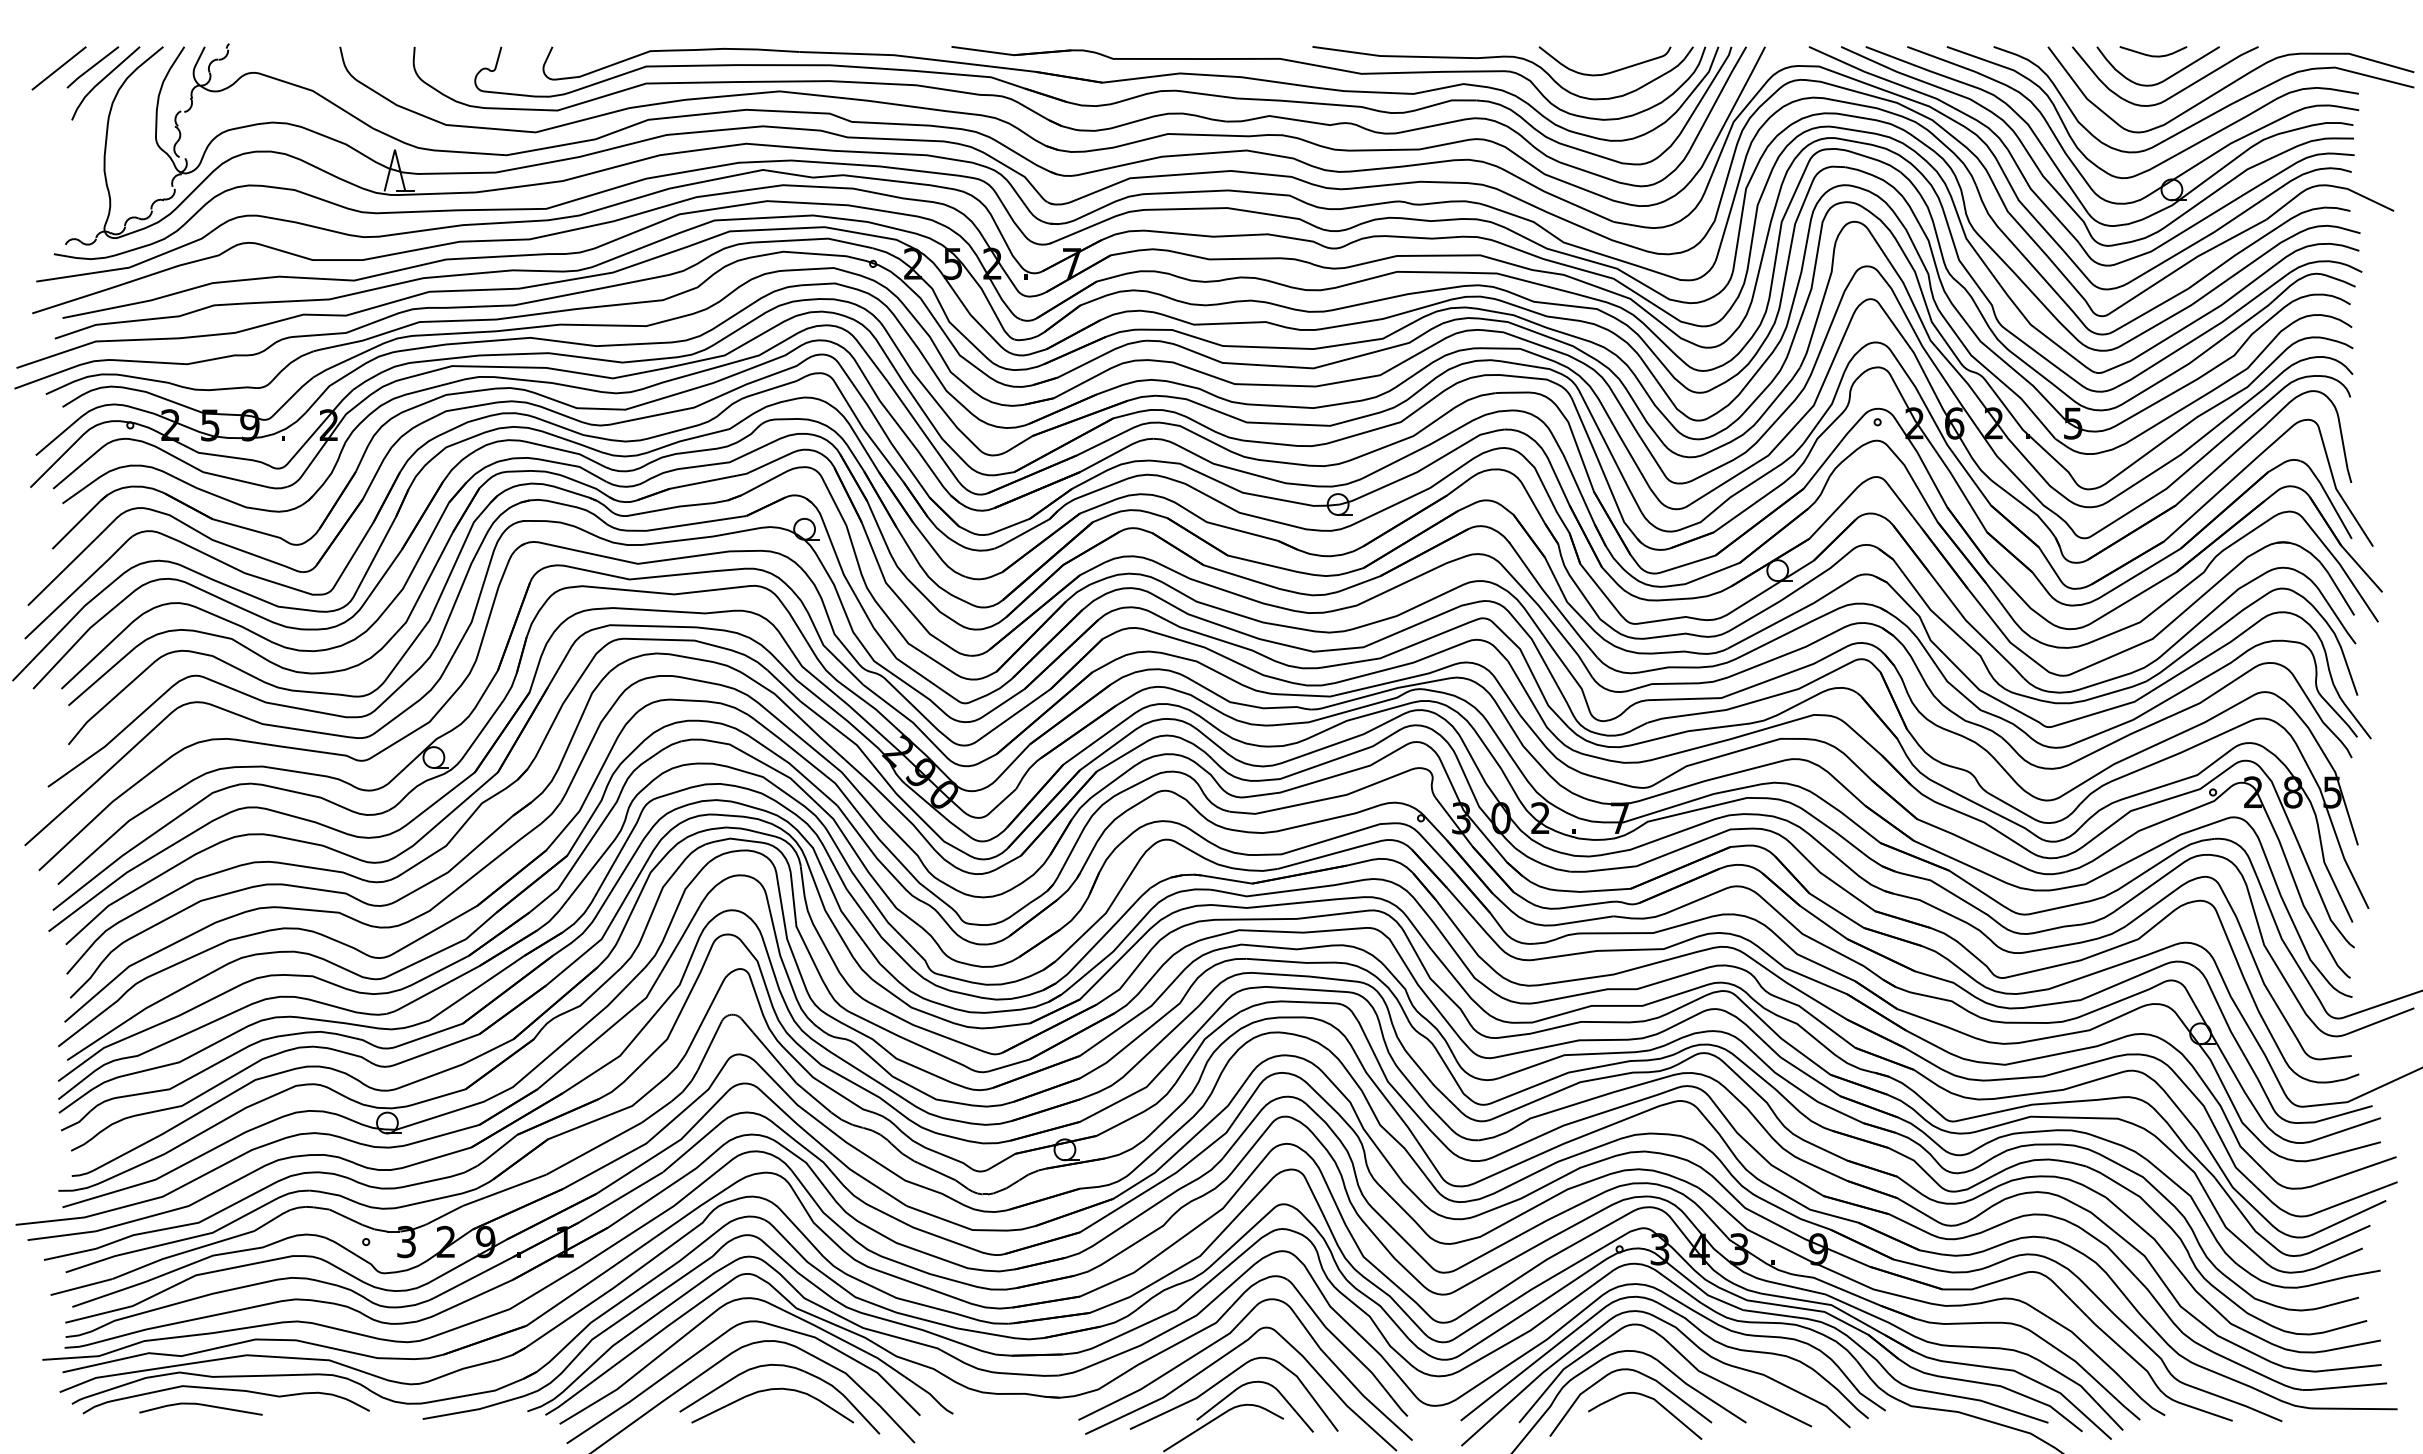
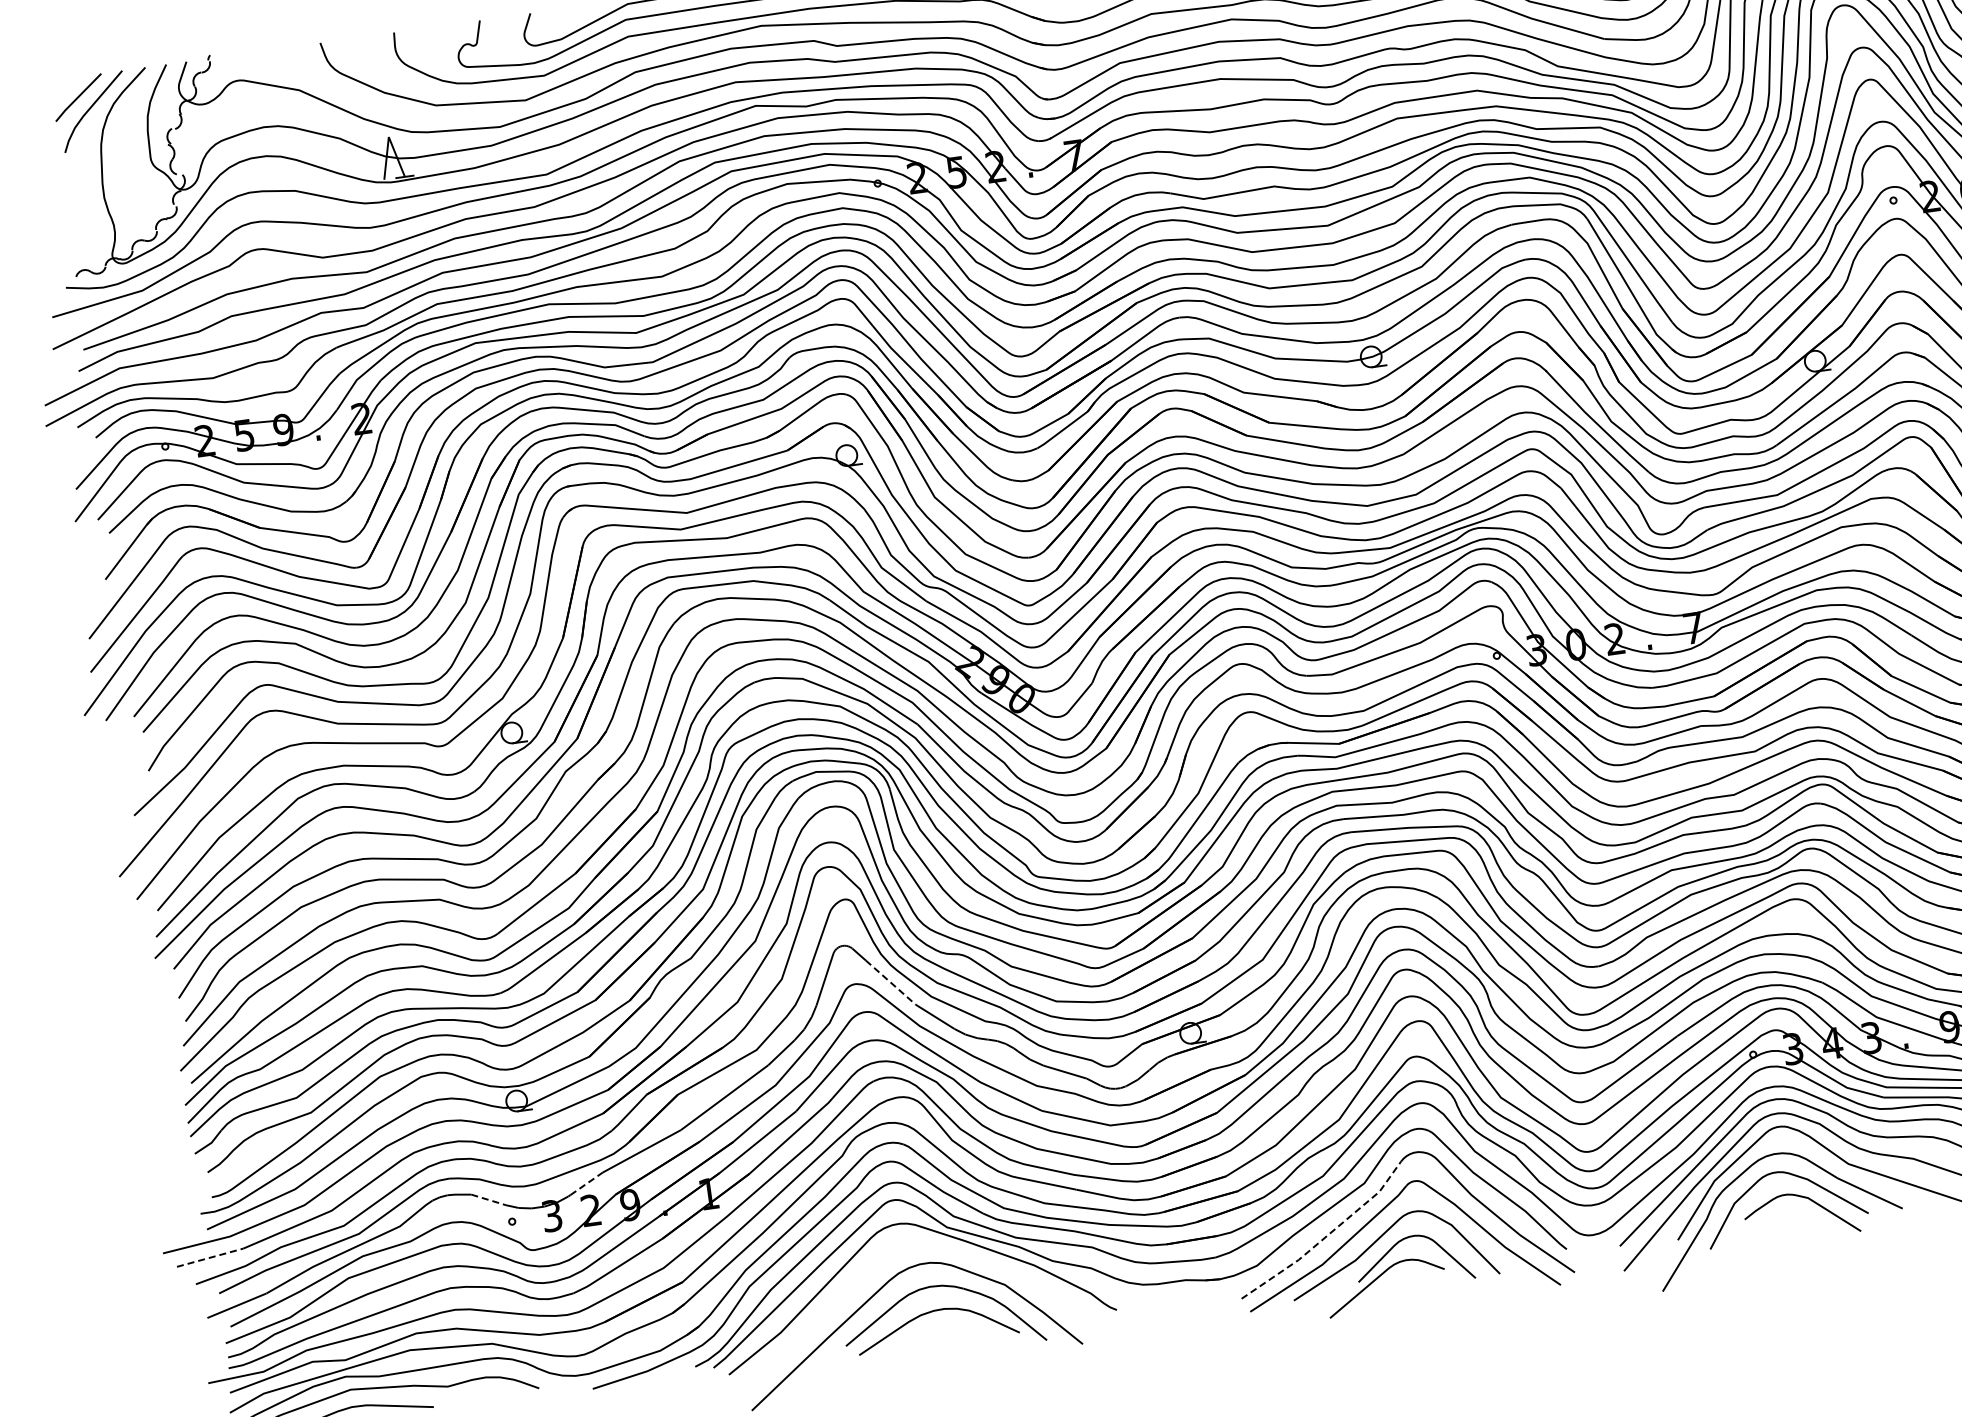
line: (58, 68) -> (44, 103), removed
line: (775, 1058) -> (891, 983), solid -> dashed
line: (445, 1214) -> (586, 1183), solid -> dashed
line: (346, 1217) -> (489, 1200), solid -> dashed
line: (62, 1235) -> (210, 1257), solid -> dashed
curve: (715, 1341) -> (871, 1271), removed
line: (1171, 1369) -> (1326, 1235), solid -> dashed

